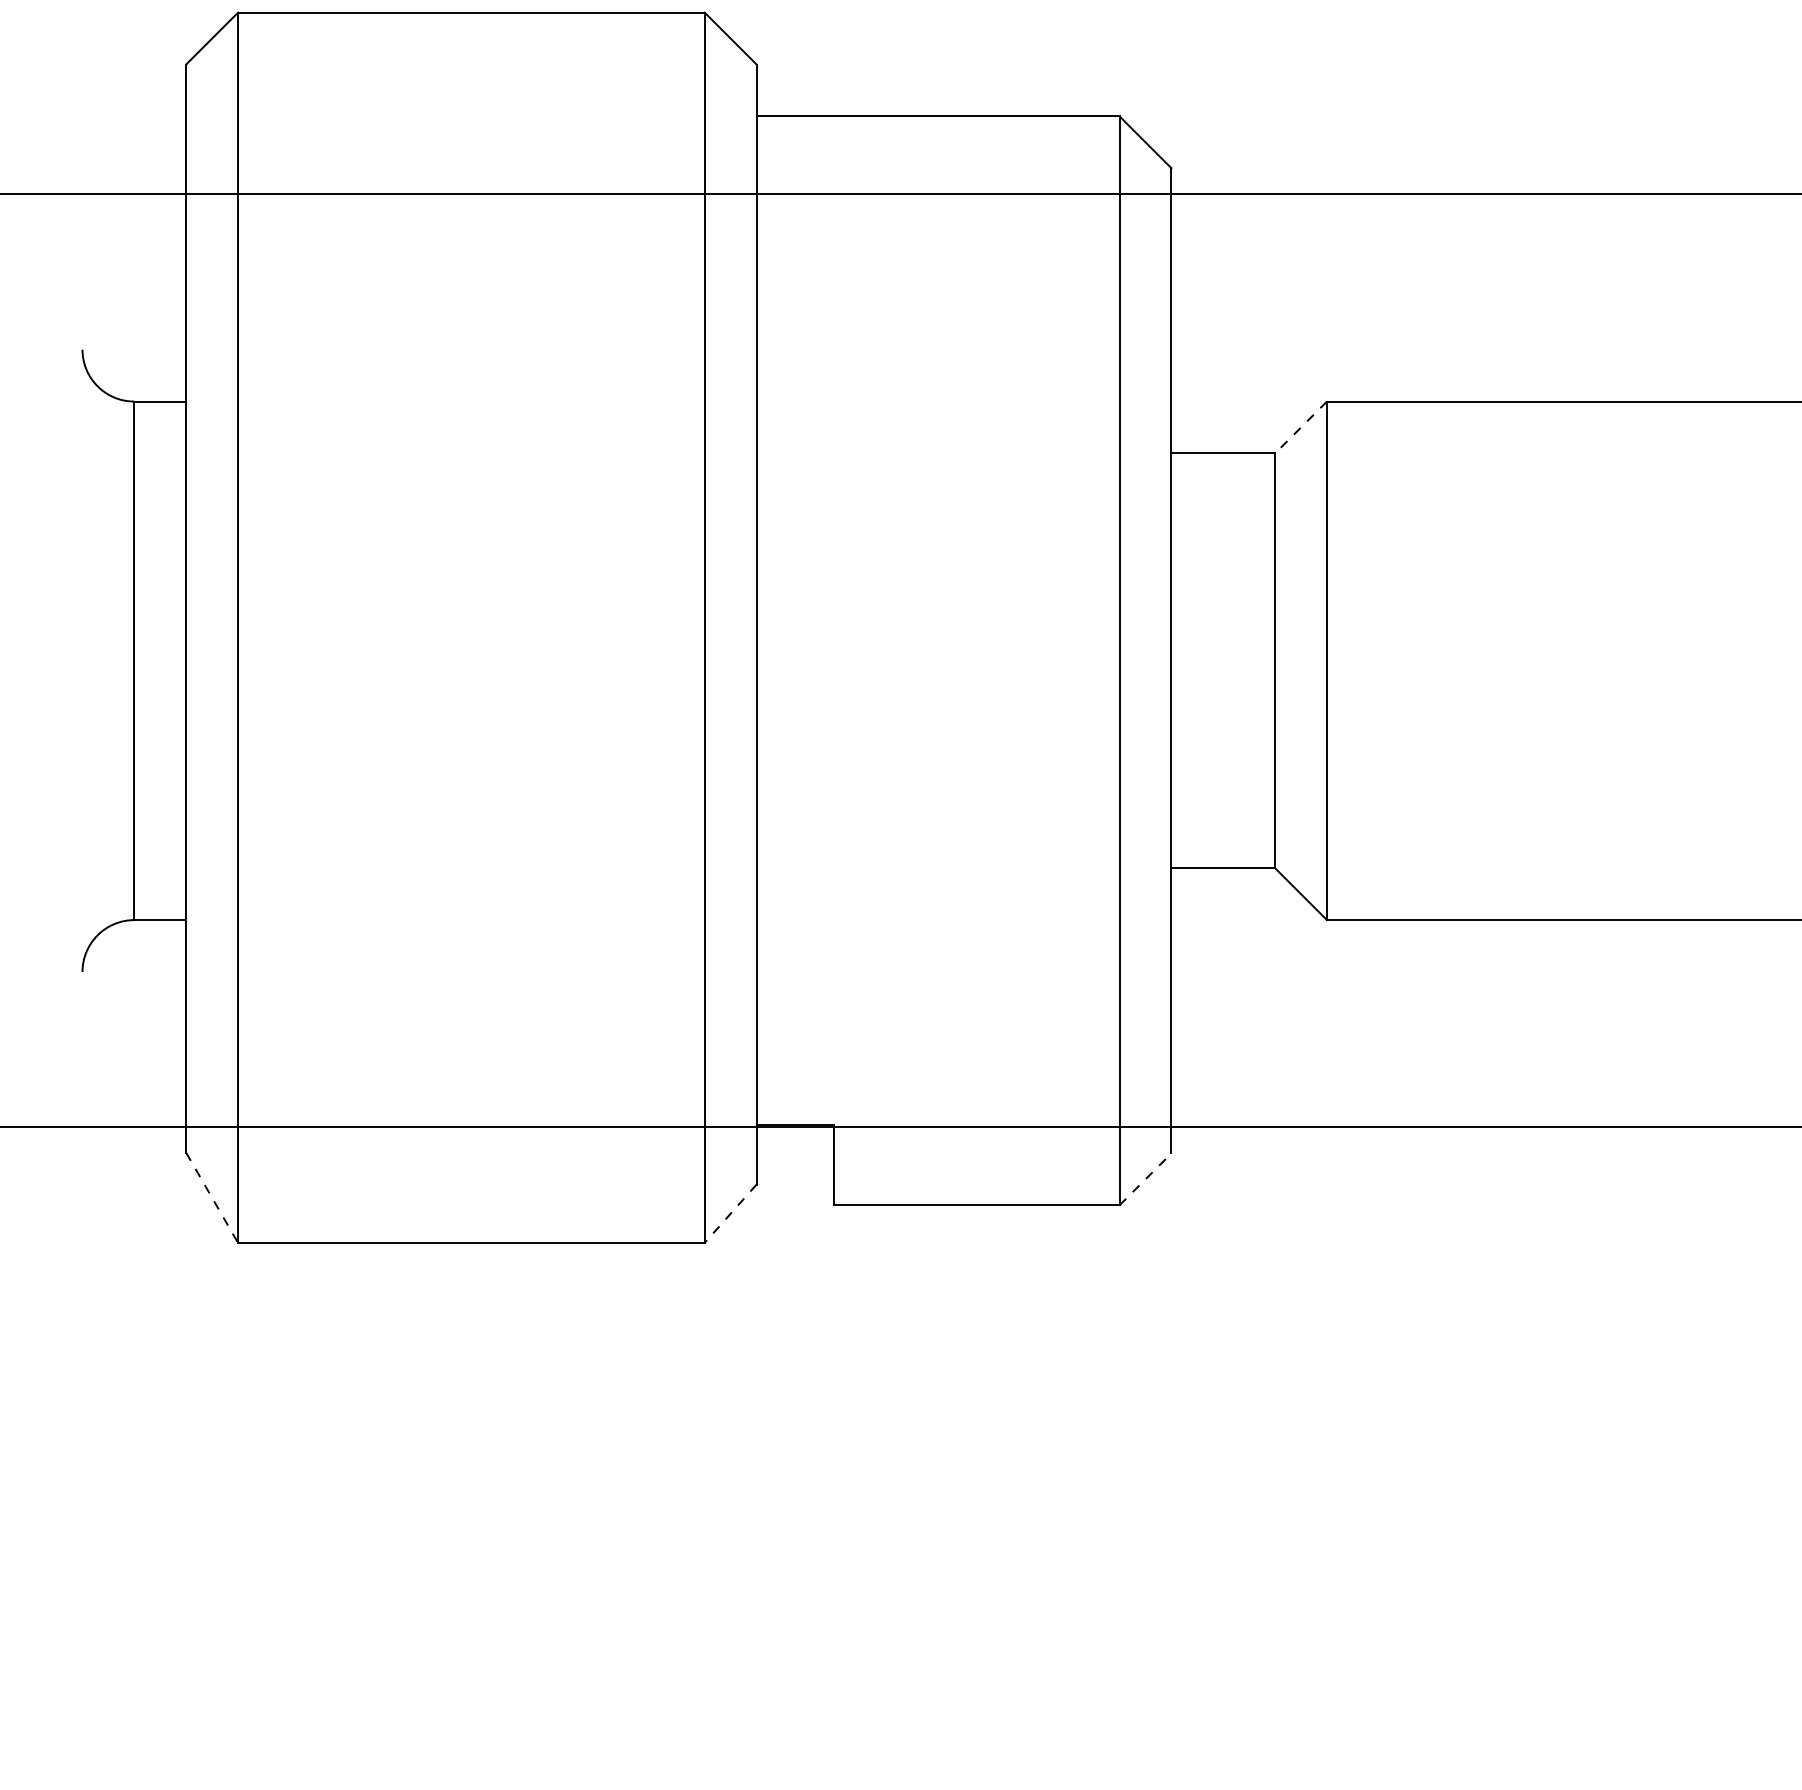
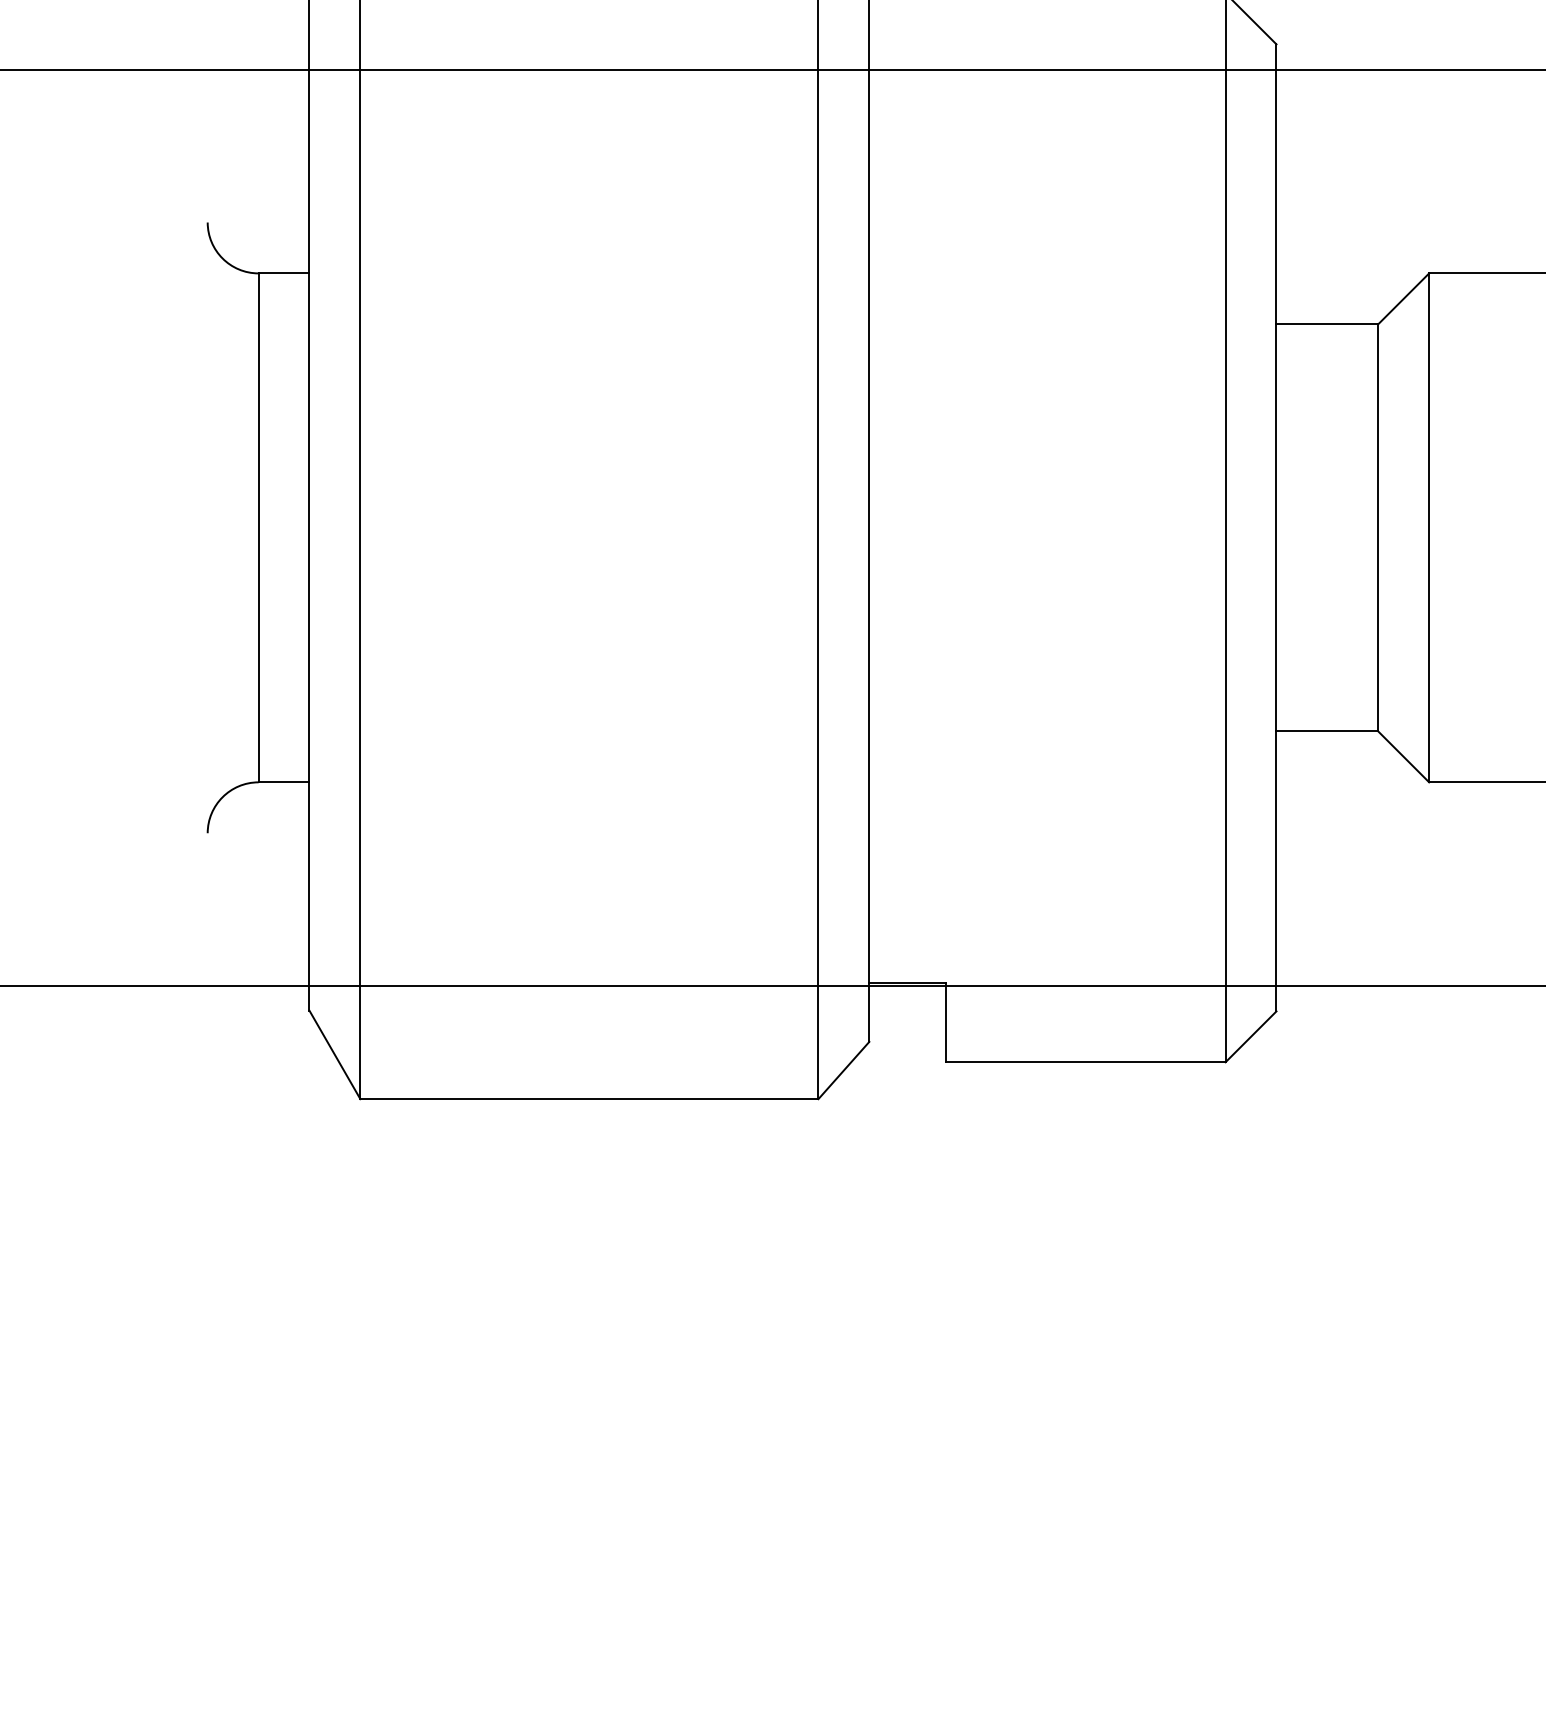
line: (1301, 427) -> (1404, 298), dashed -> solid
line: (1145, 1179) -> (1251, 1036), dashed -> solid
line: (212, 1197) -> (335, 1054), dashed -> solid
line: (730, 1214) -> (843, 1071), dashed -> solid

